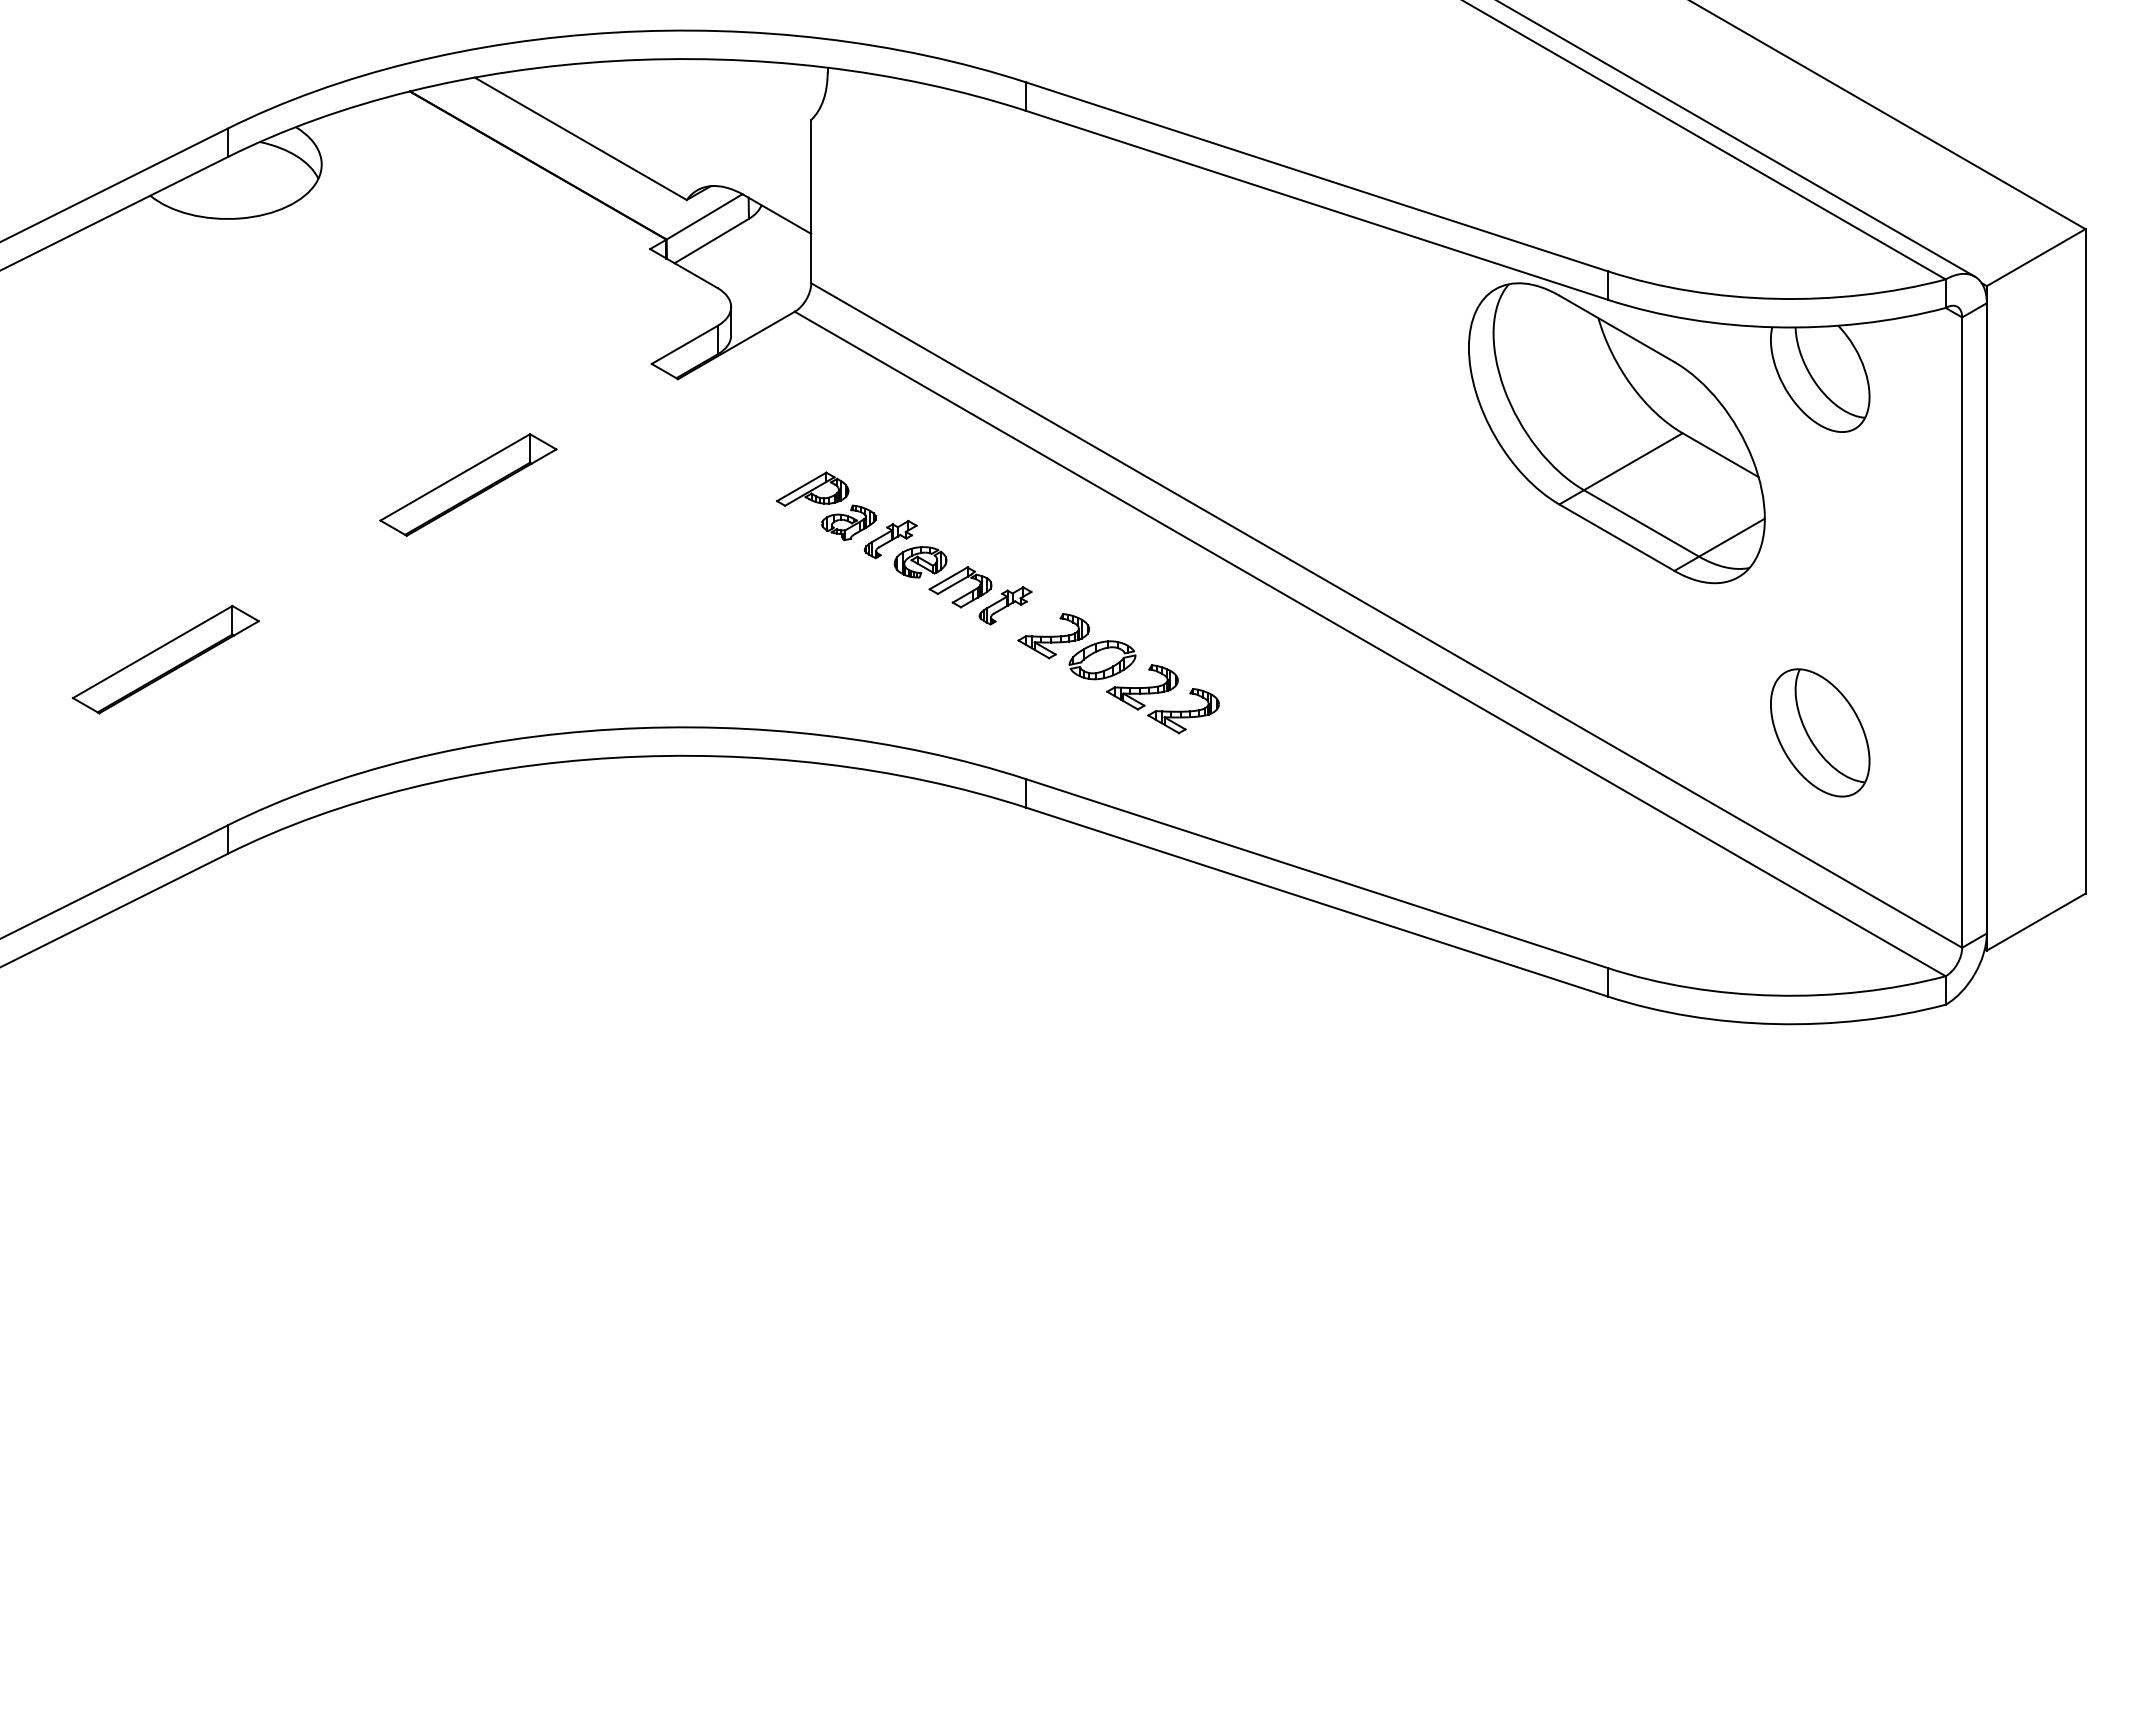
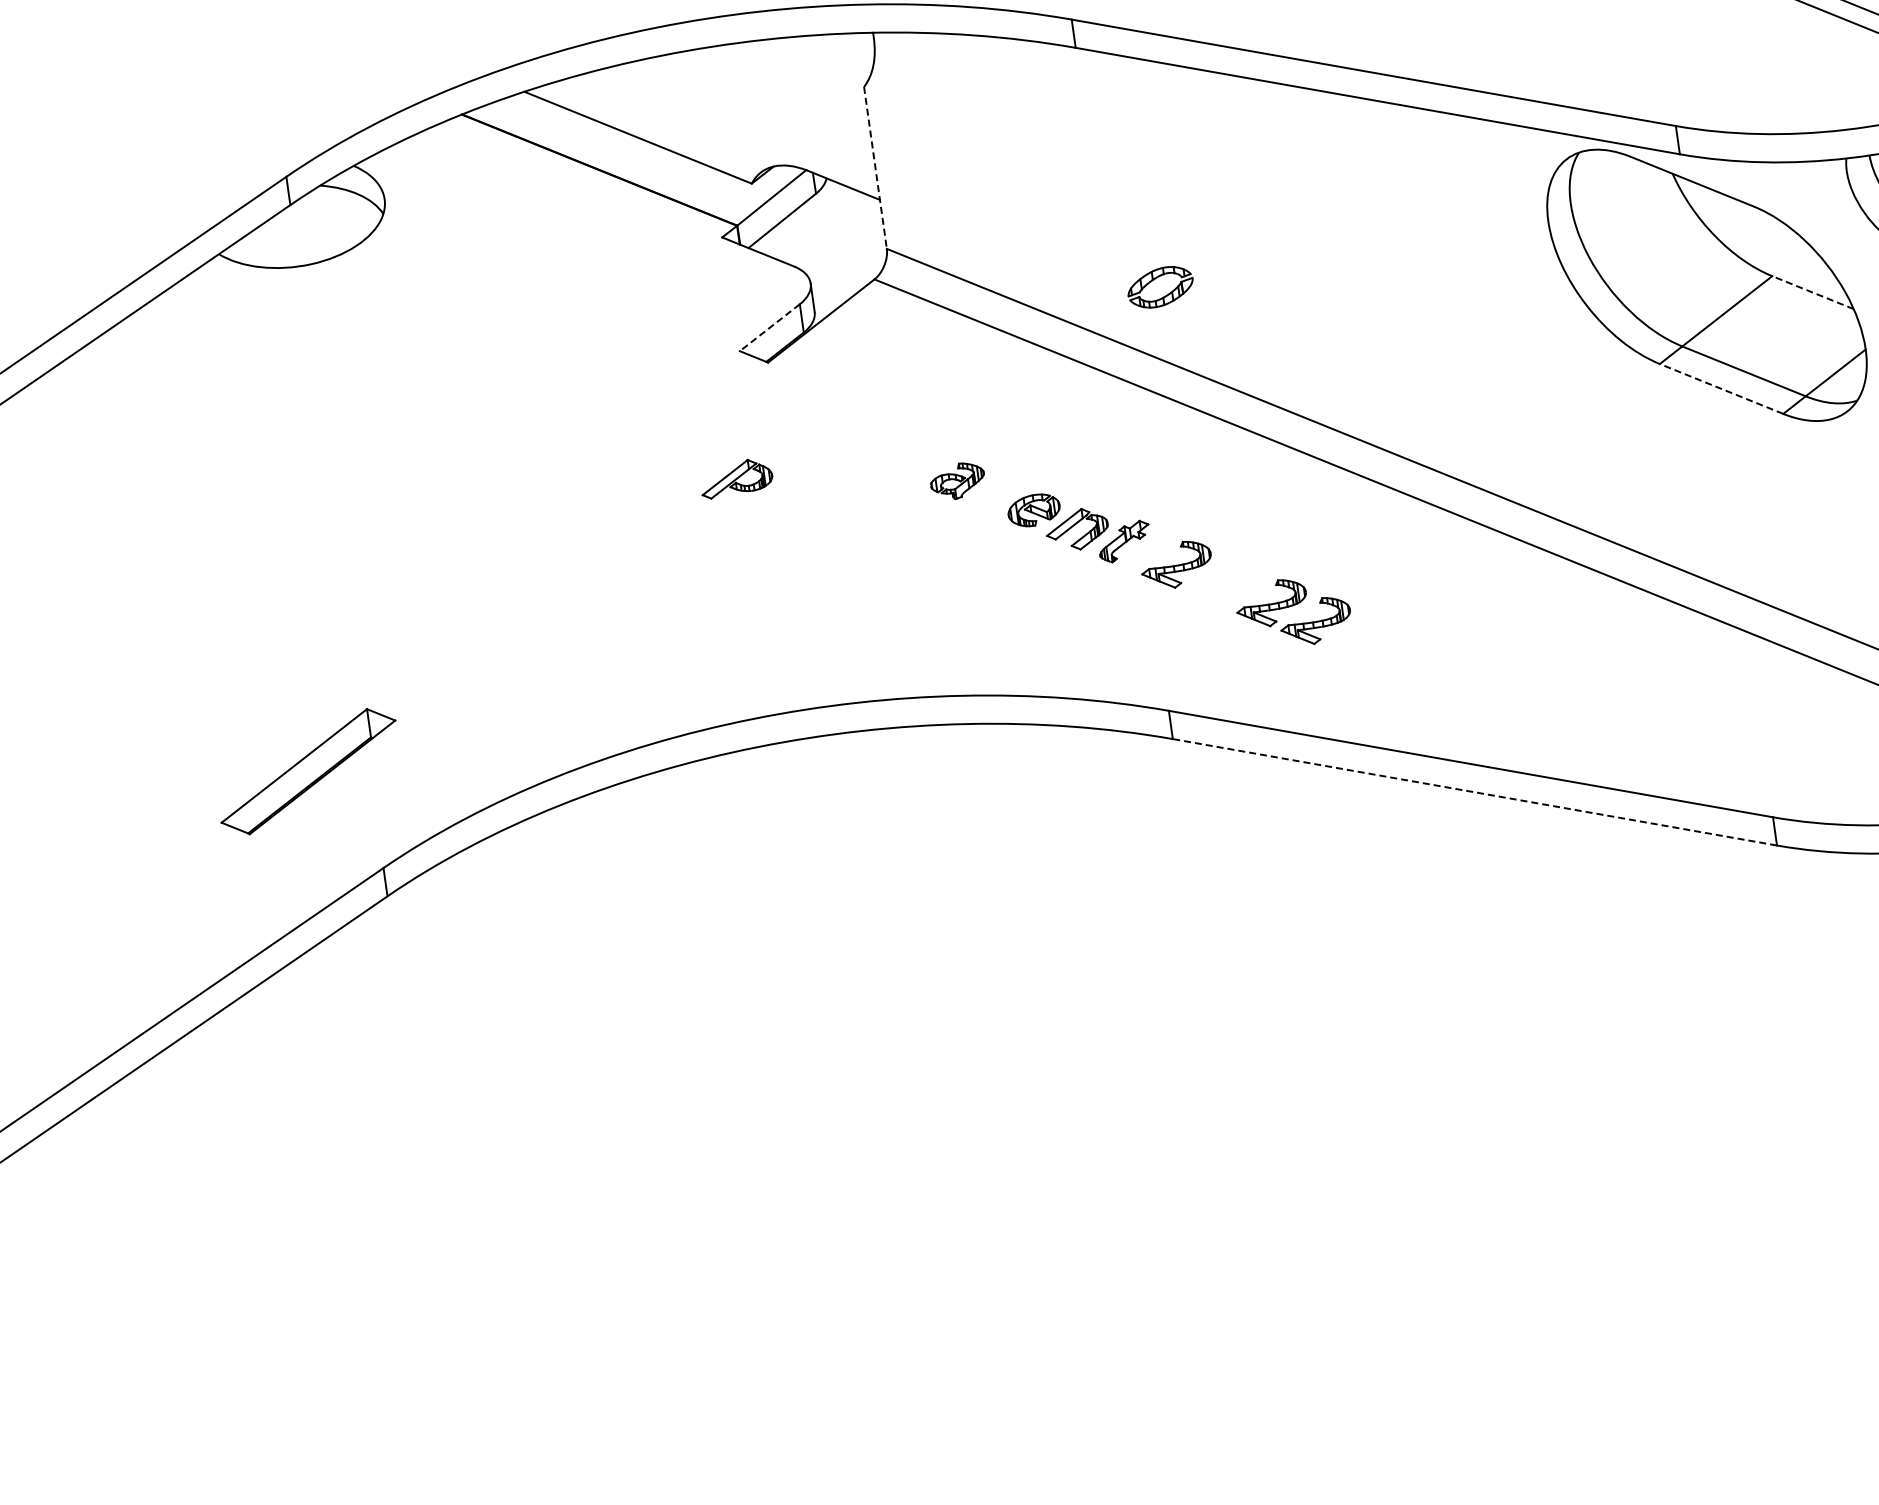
line: (811, 201) -> (875, 167), solid -> dashed
line: (684, 344) -> (769, 327), solid -> dashed
line: (1720, 455) -> (1812, 292), solid -> dashed
part: (468, 484) -> (574, 496), removed
part: (812, 488) -> (736, 477), moved
line: (1616, 537) -> (1721, 388), solid -> dashed
part: (890, 539) -> (1001, 492), removed
part: (165, 659) -> (308, 771), moved
part: (1106, 668) -> (1165, 294), moved
line: (1316, 901) -> (1474, 791), solid -> dashed

